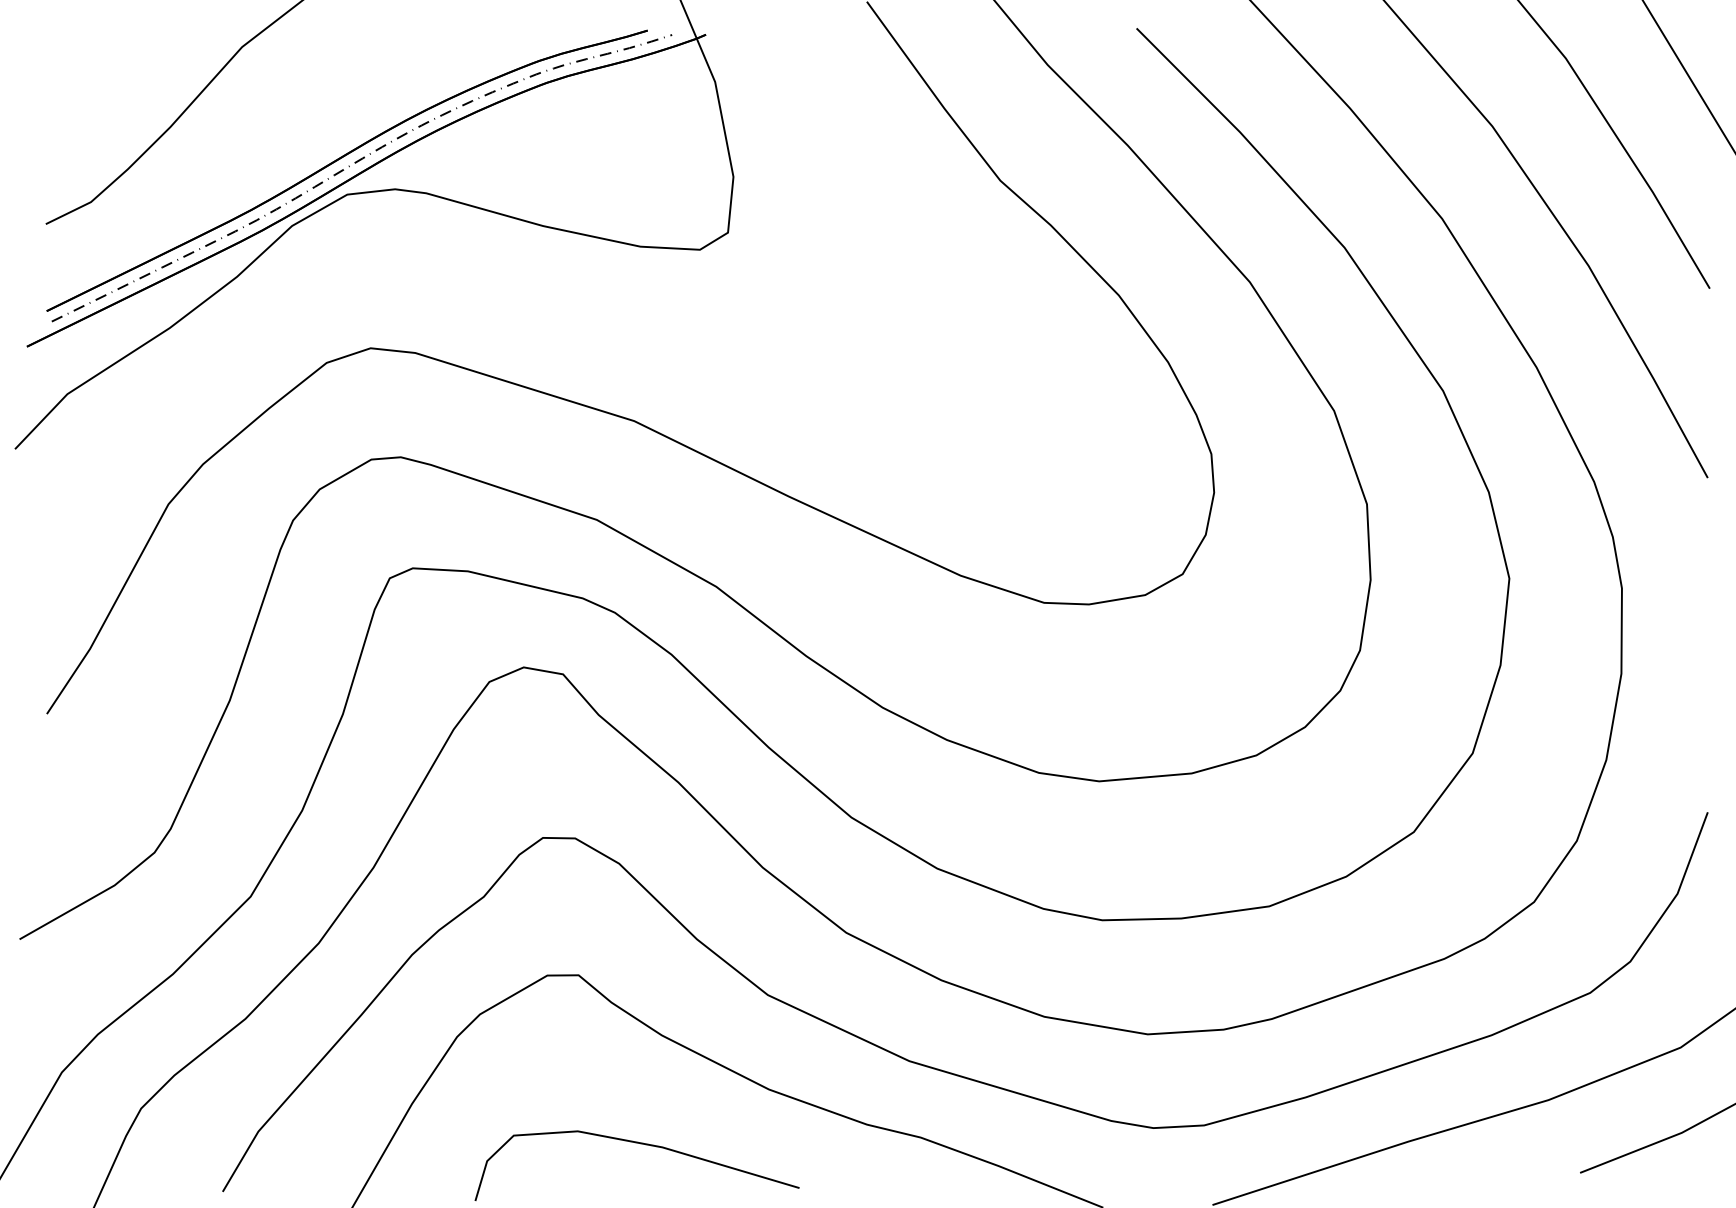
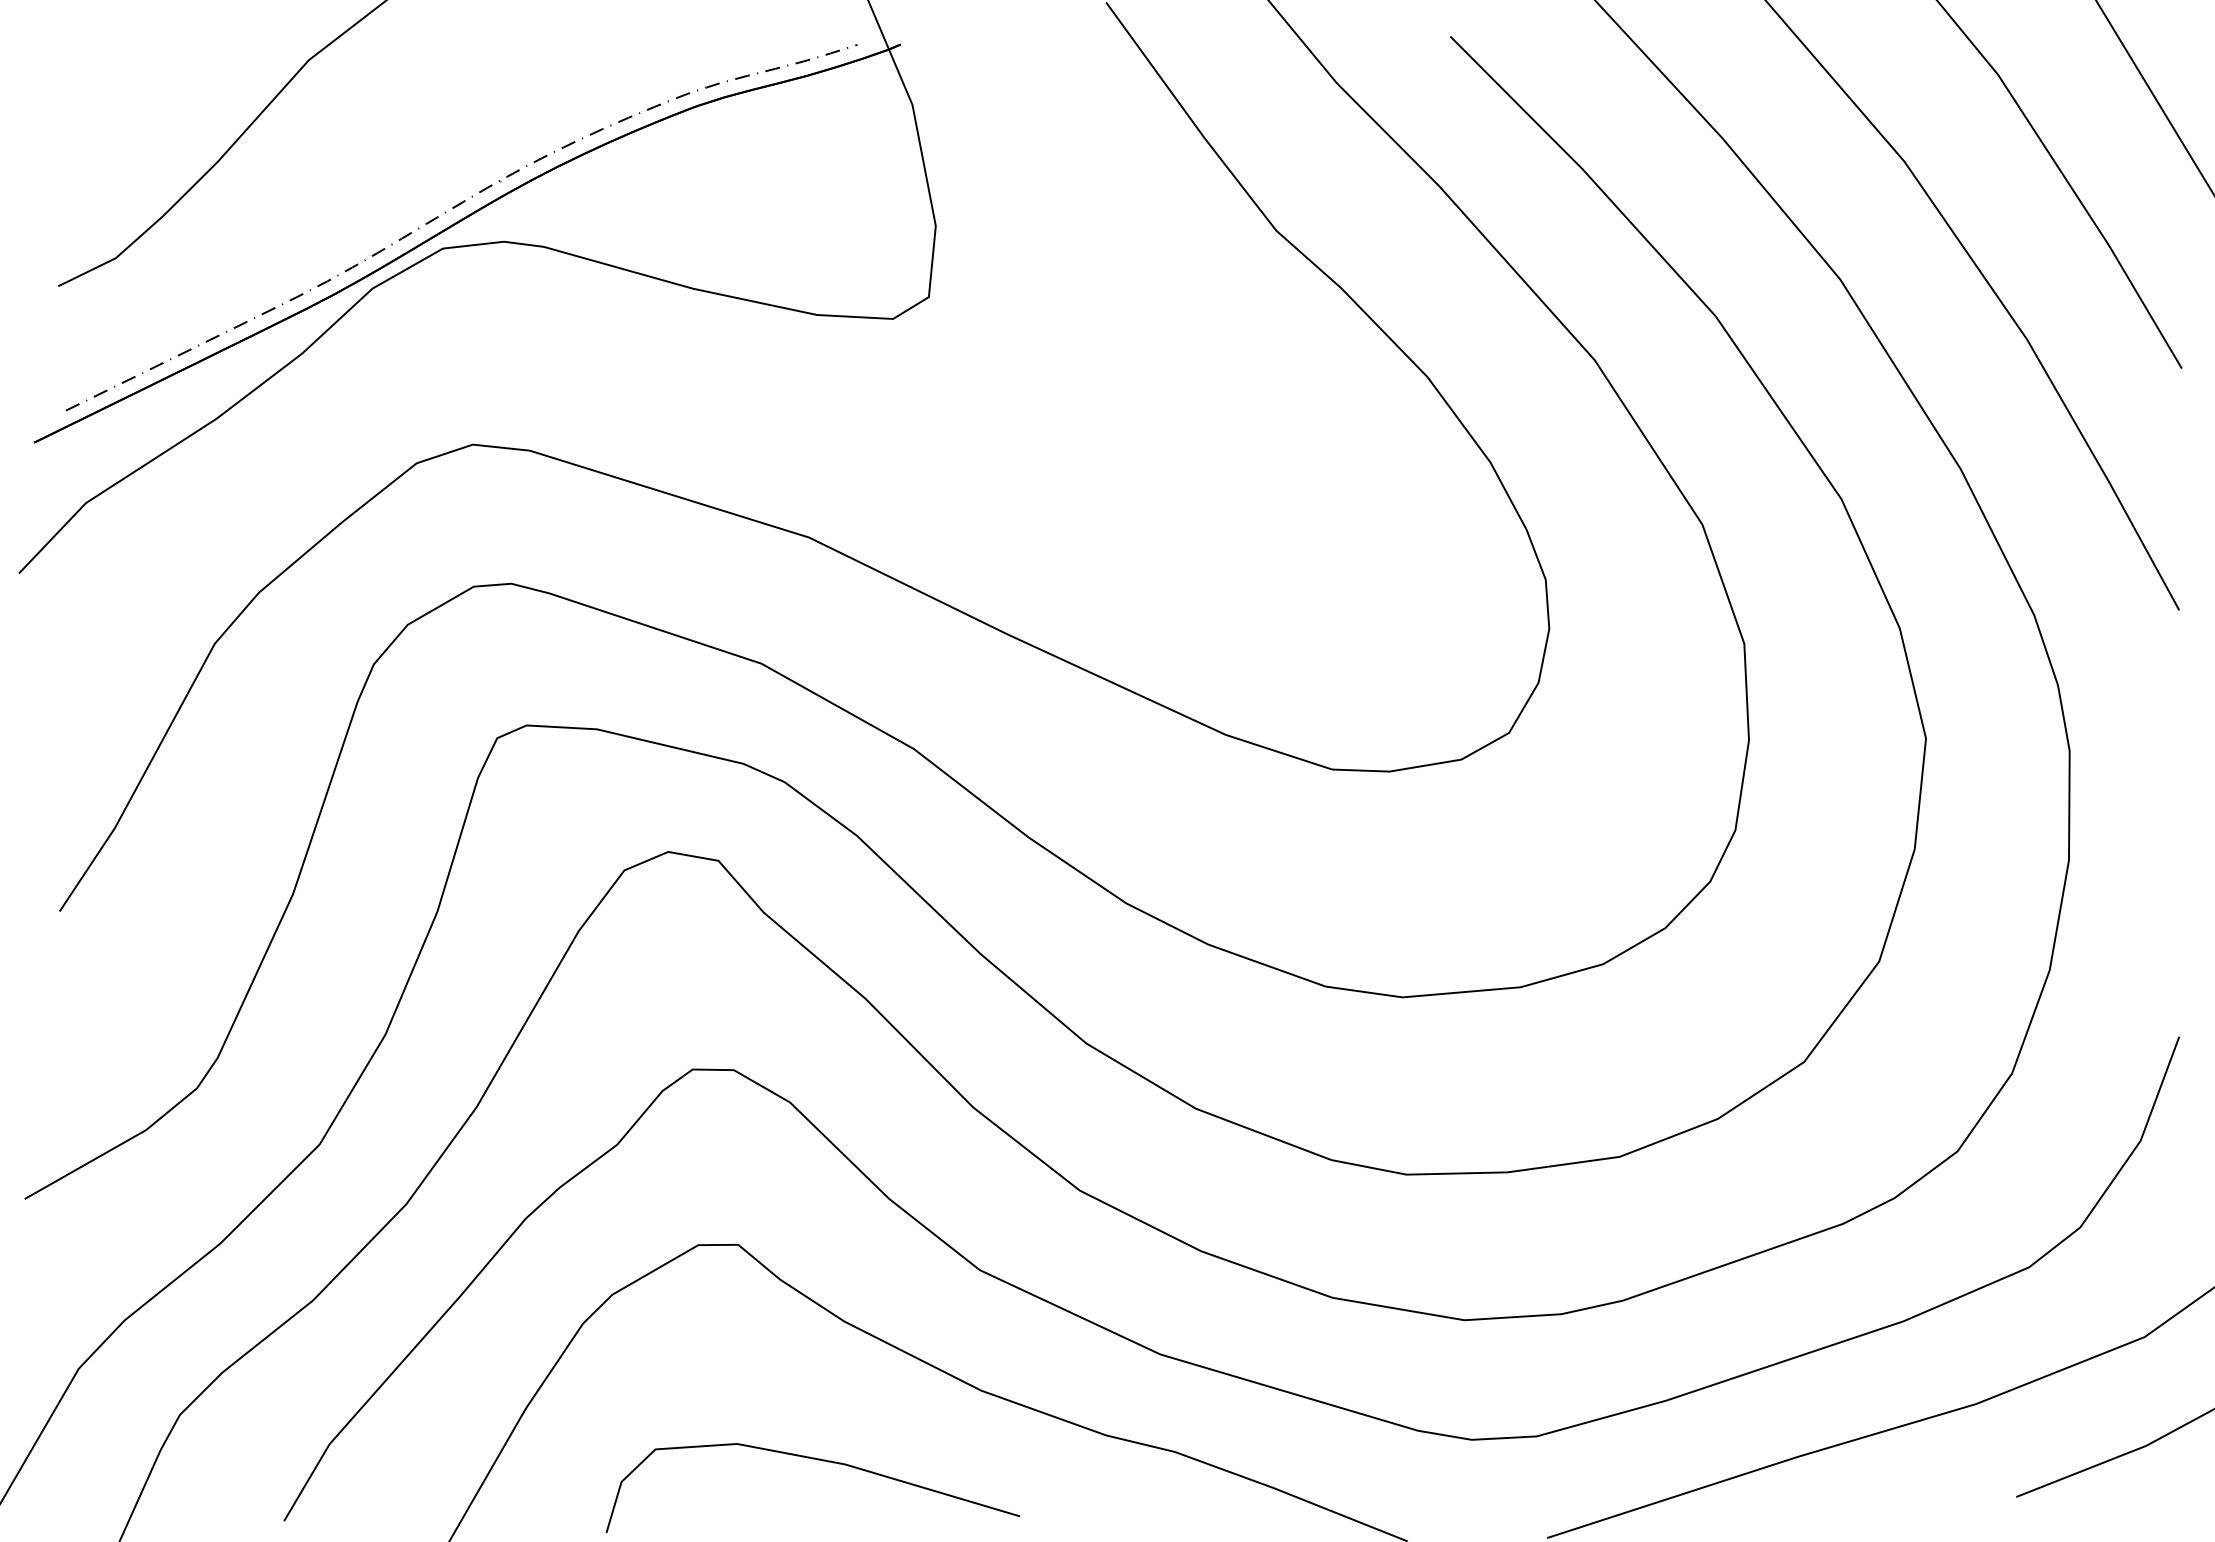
part: (340, 159) -> (434, 203), removed

